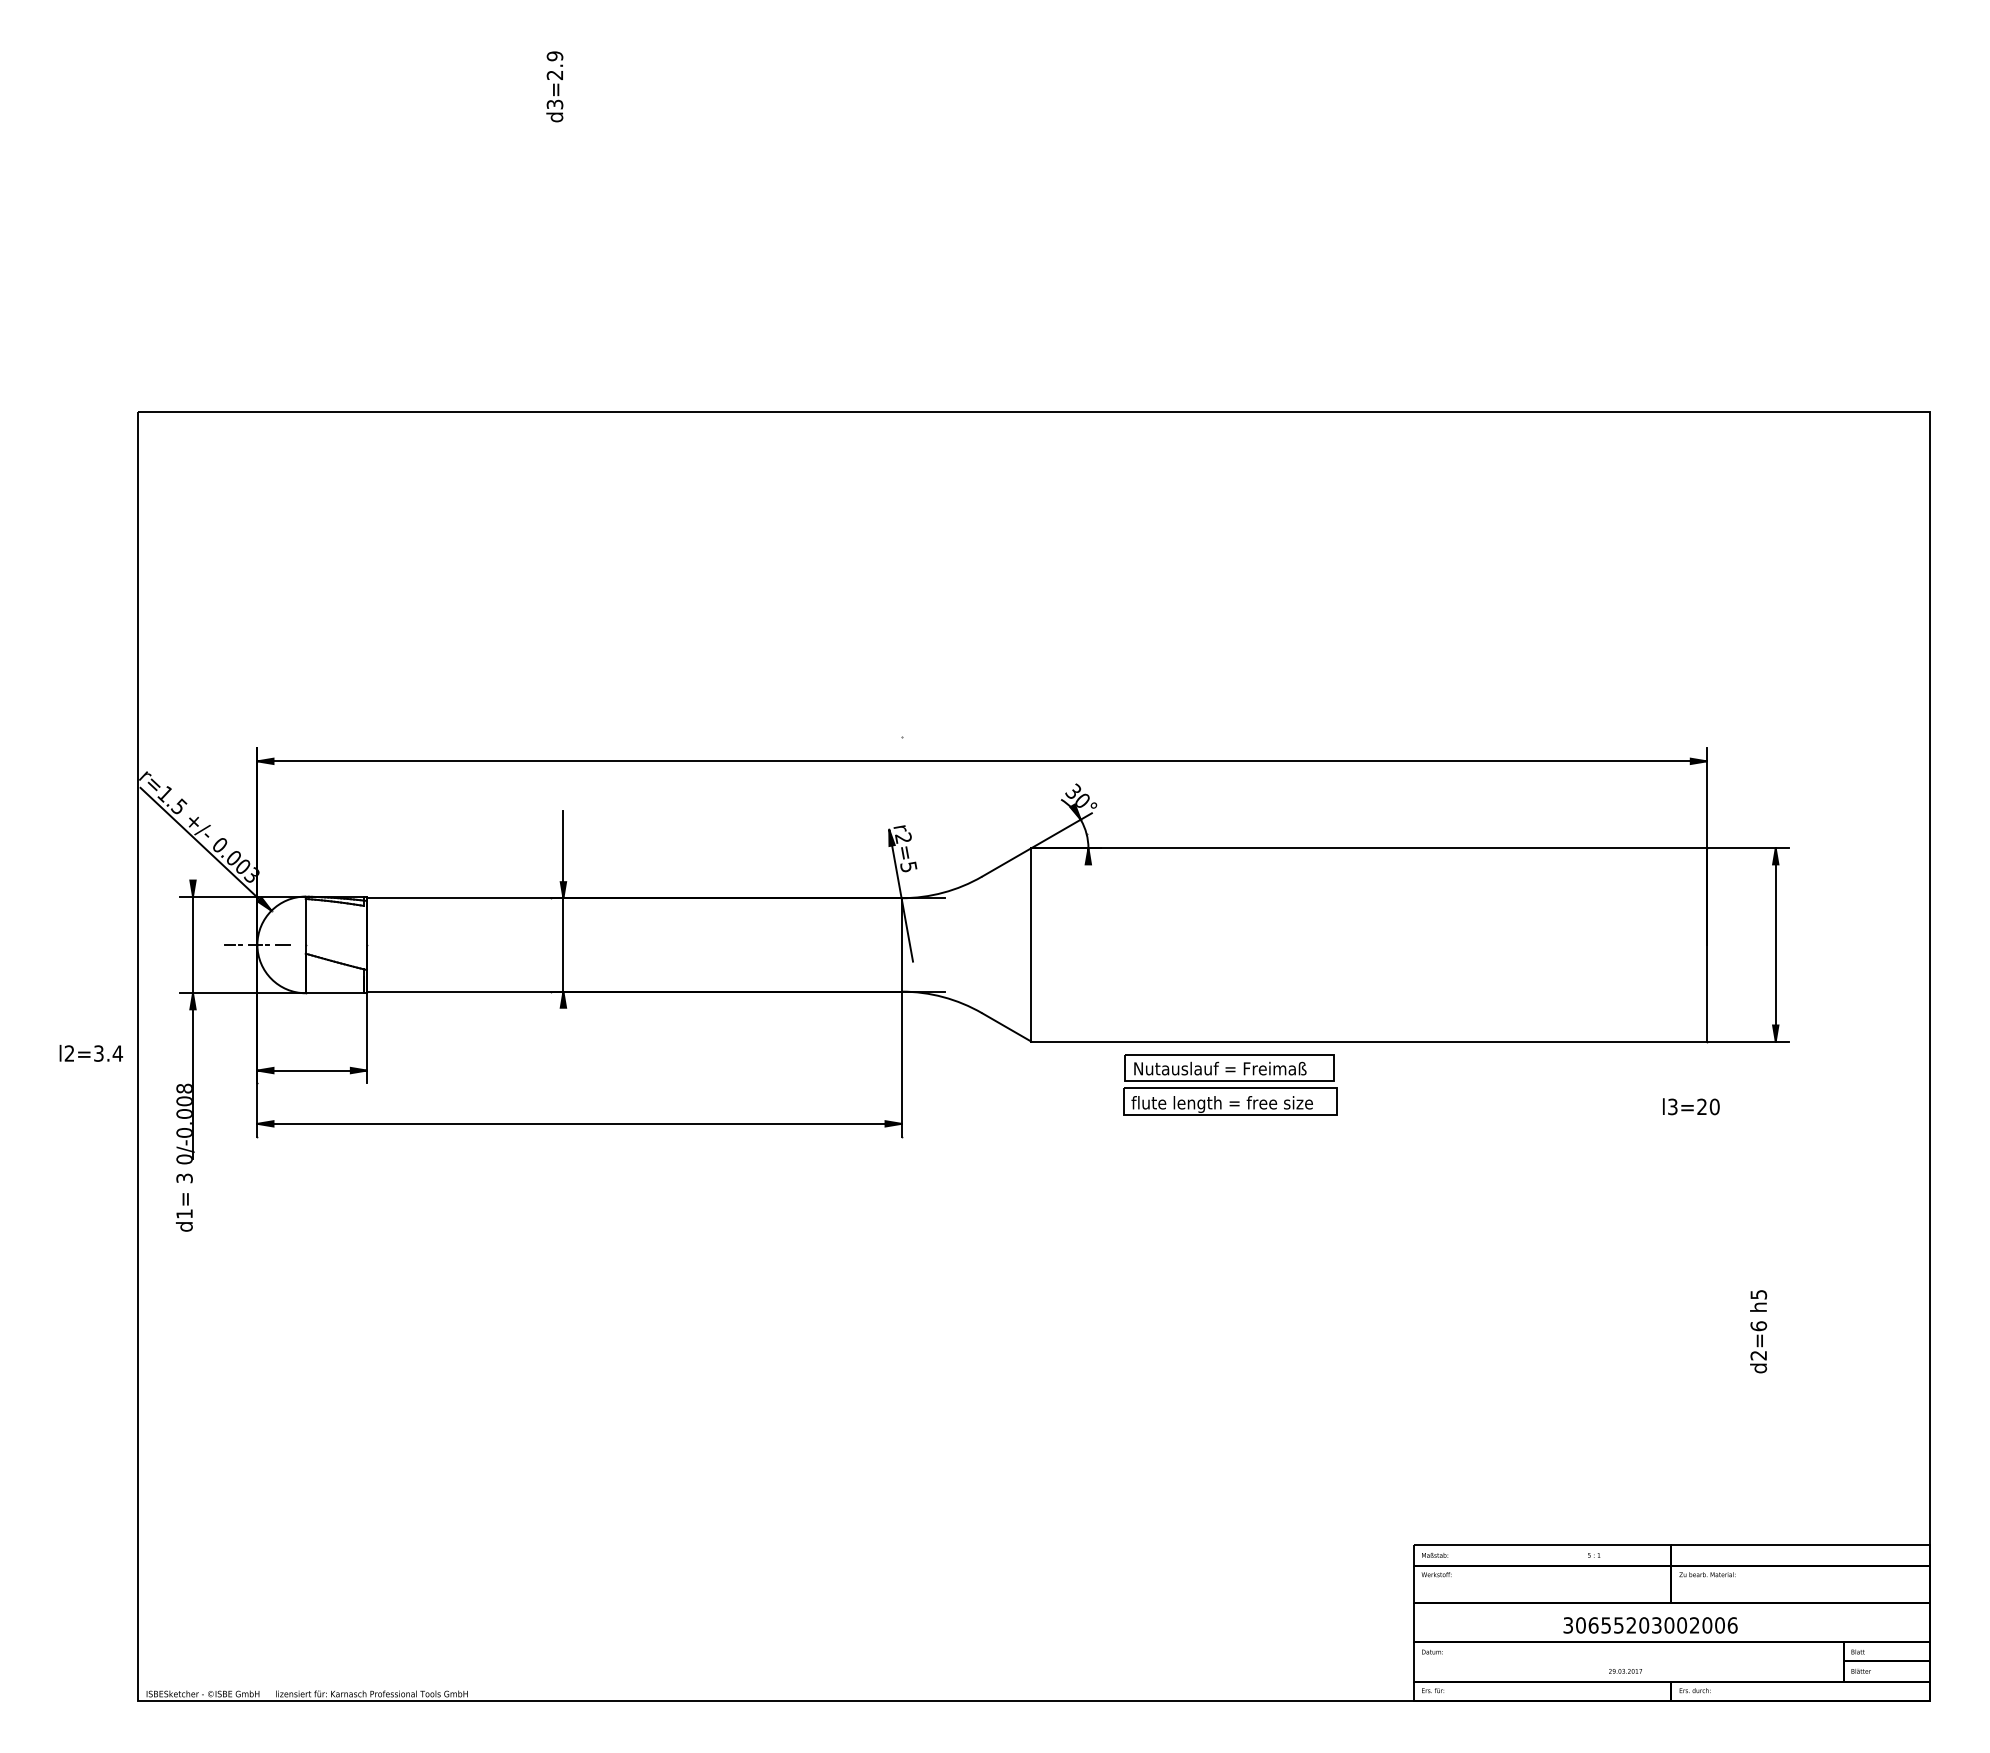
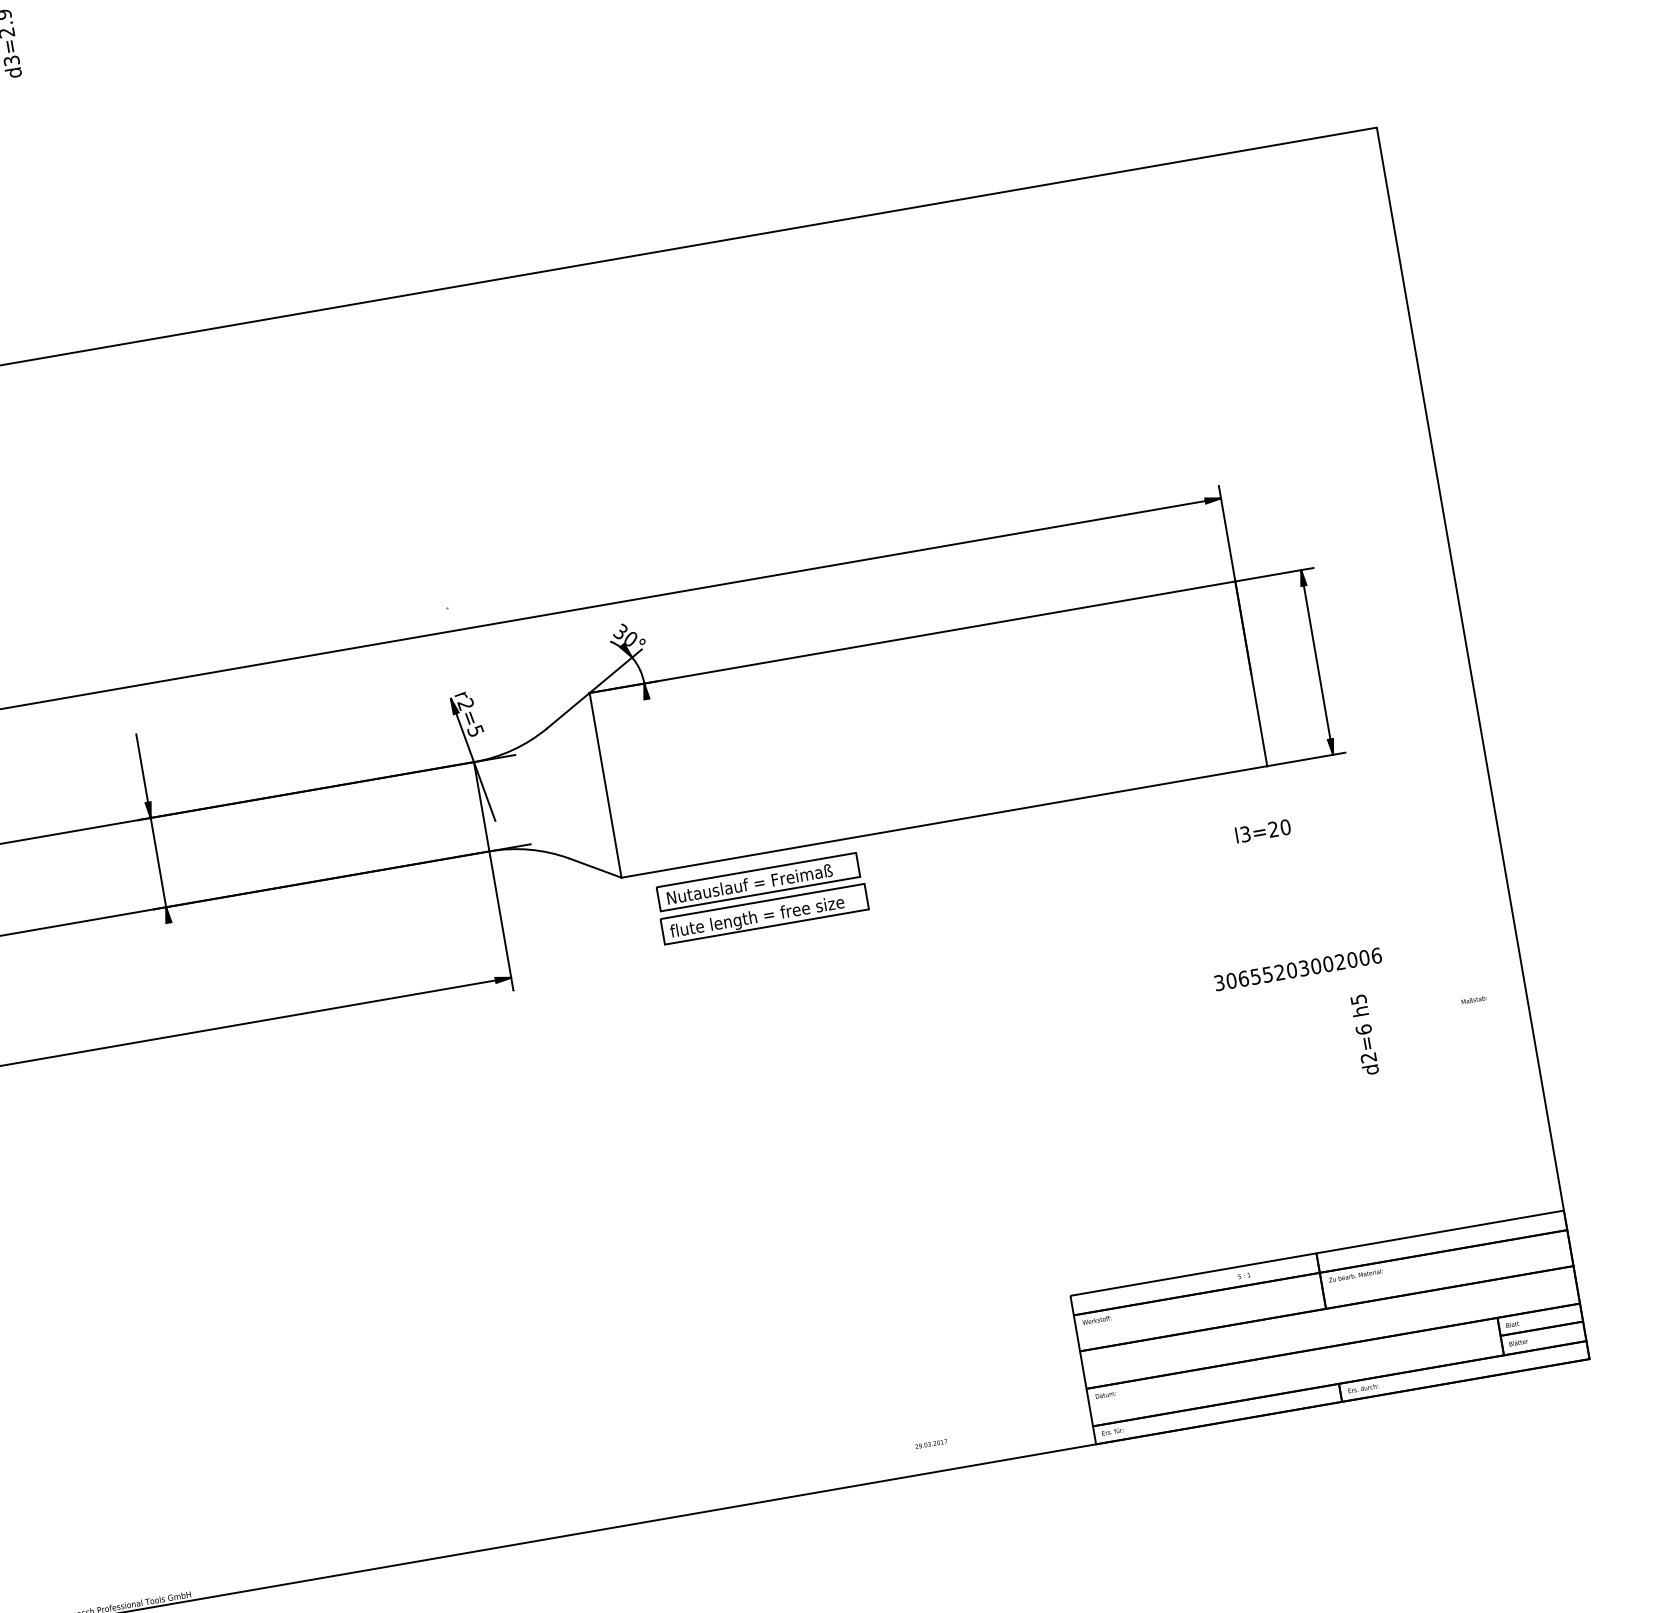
part: (1230, 1084) -> (762, 897), moved
text: (1435, 1555) -> (1474, 1000), moved
text: (1650, 1625) -> (1298, 969), moved
text: (1625, 1671) -> (931, 1444), moved

